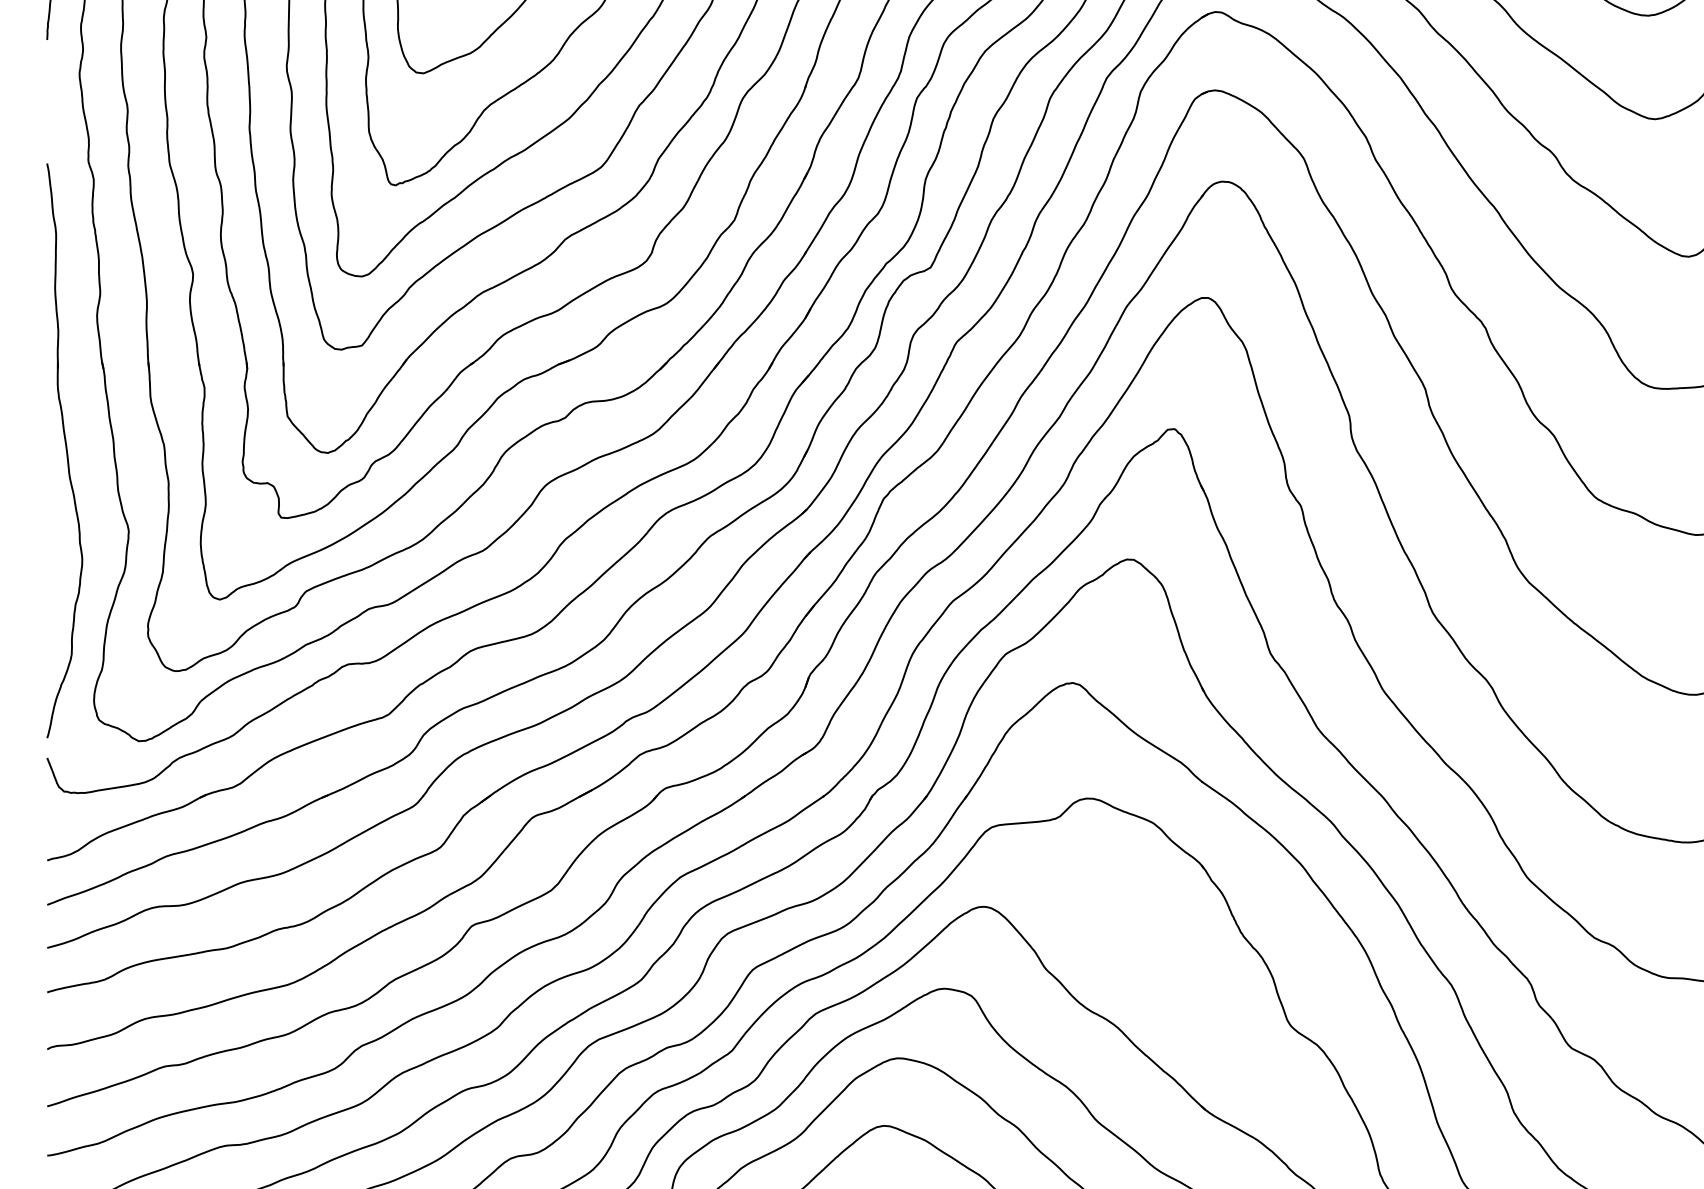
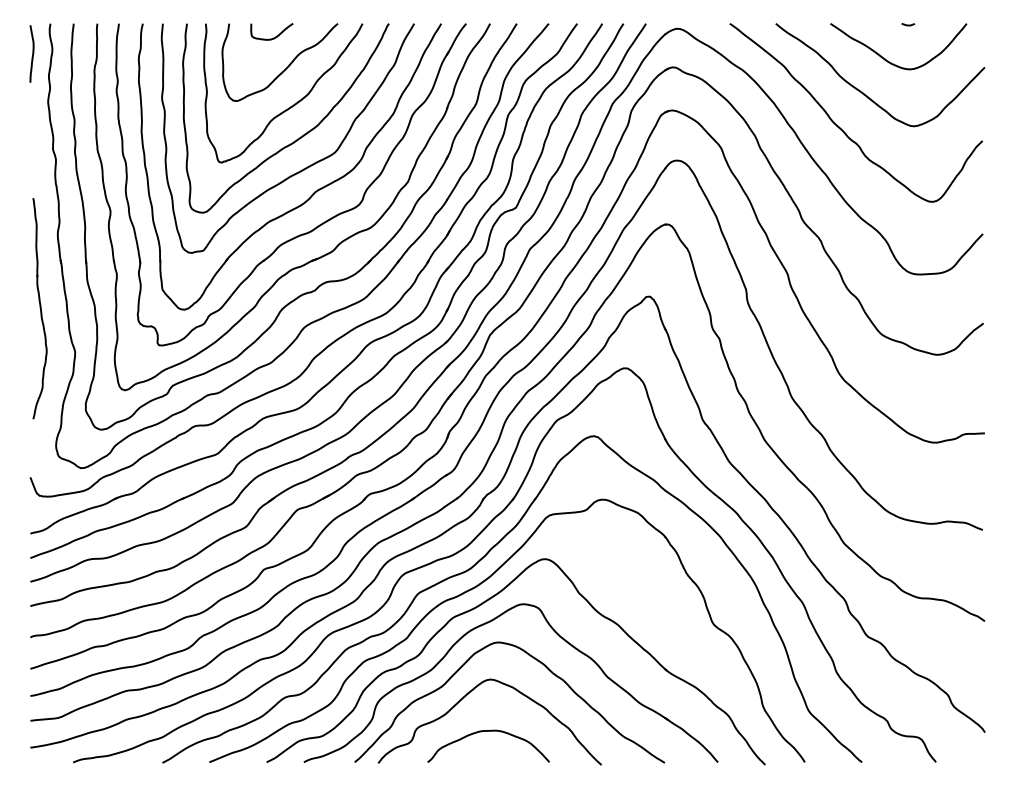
part: (63, 450) -> (39, 308), size x0.7

